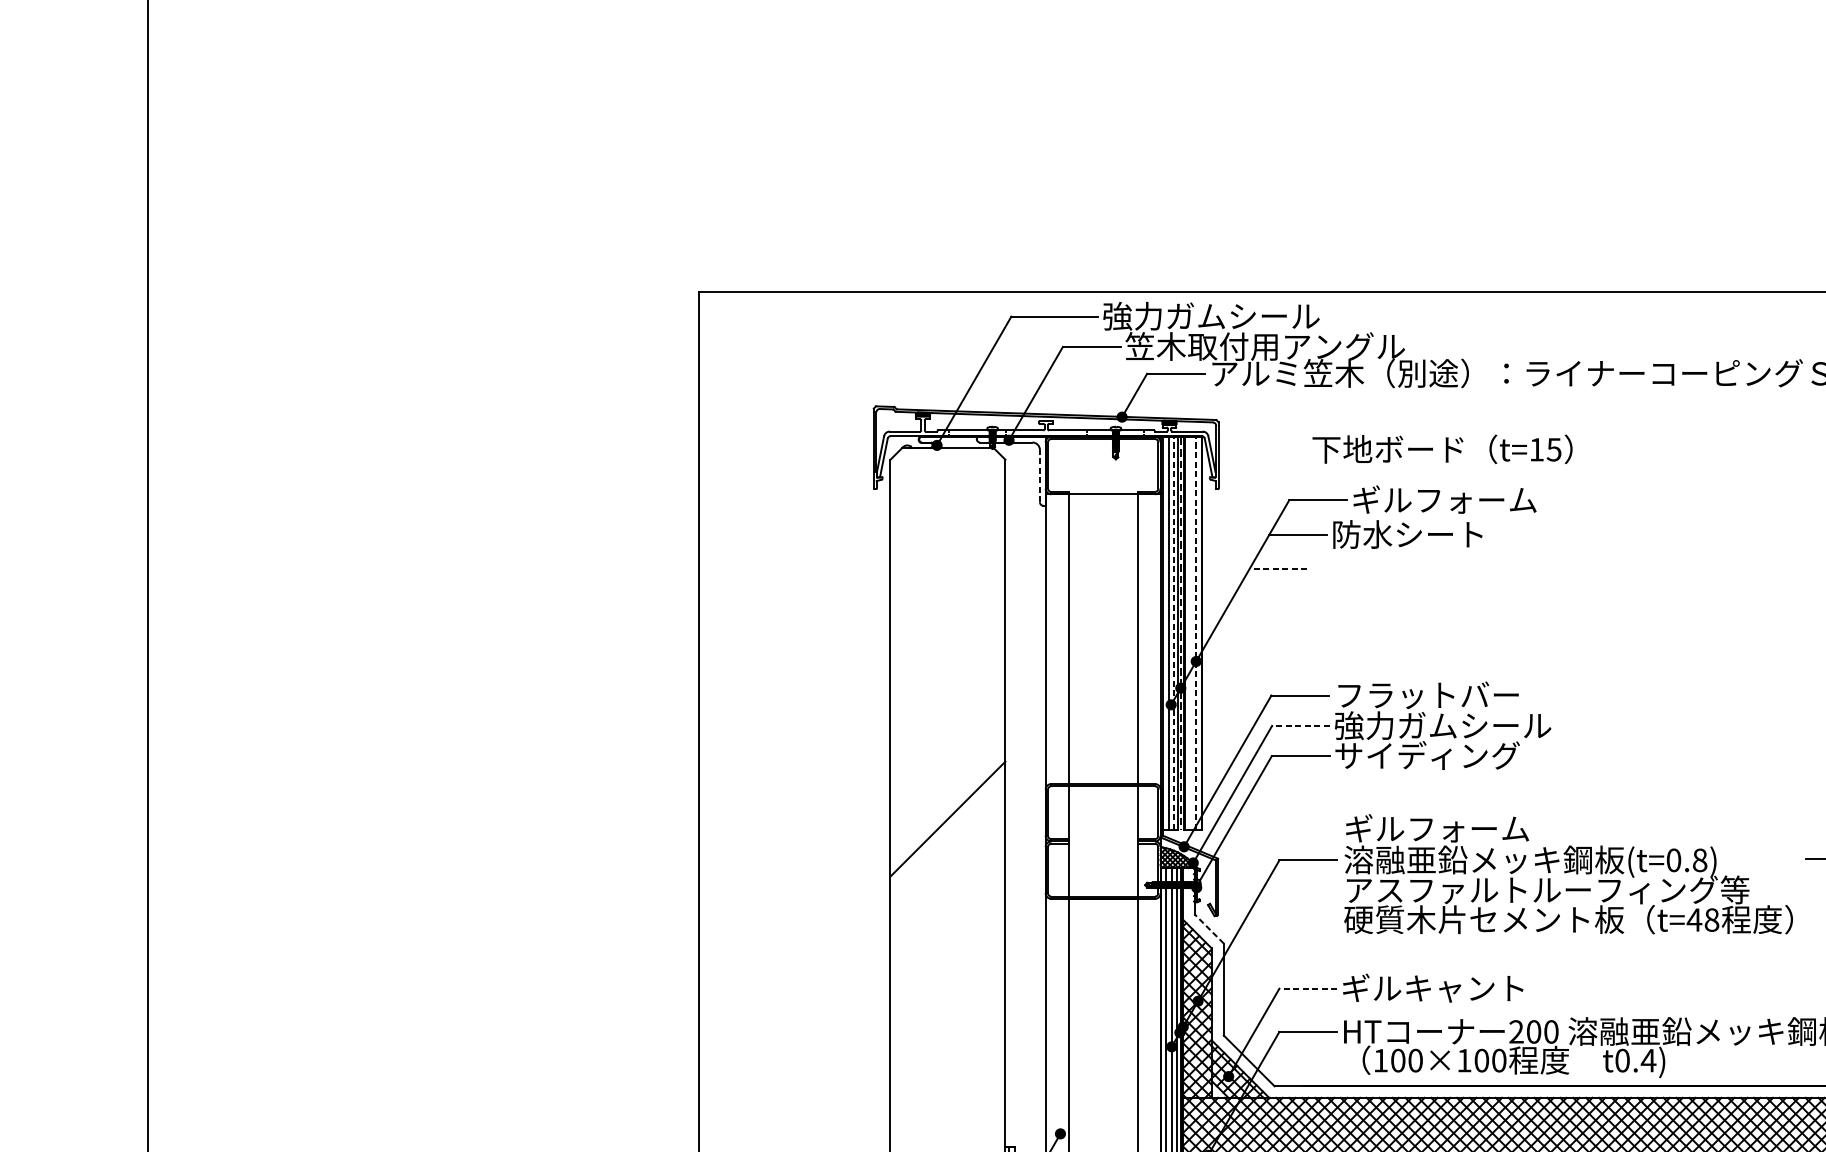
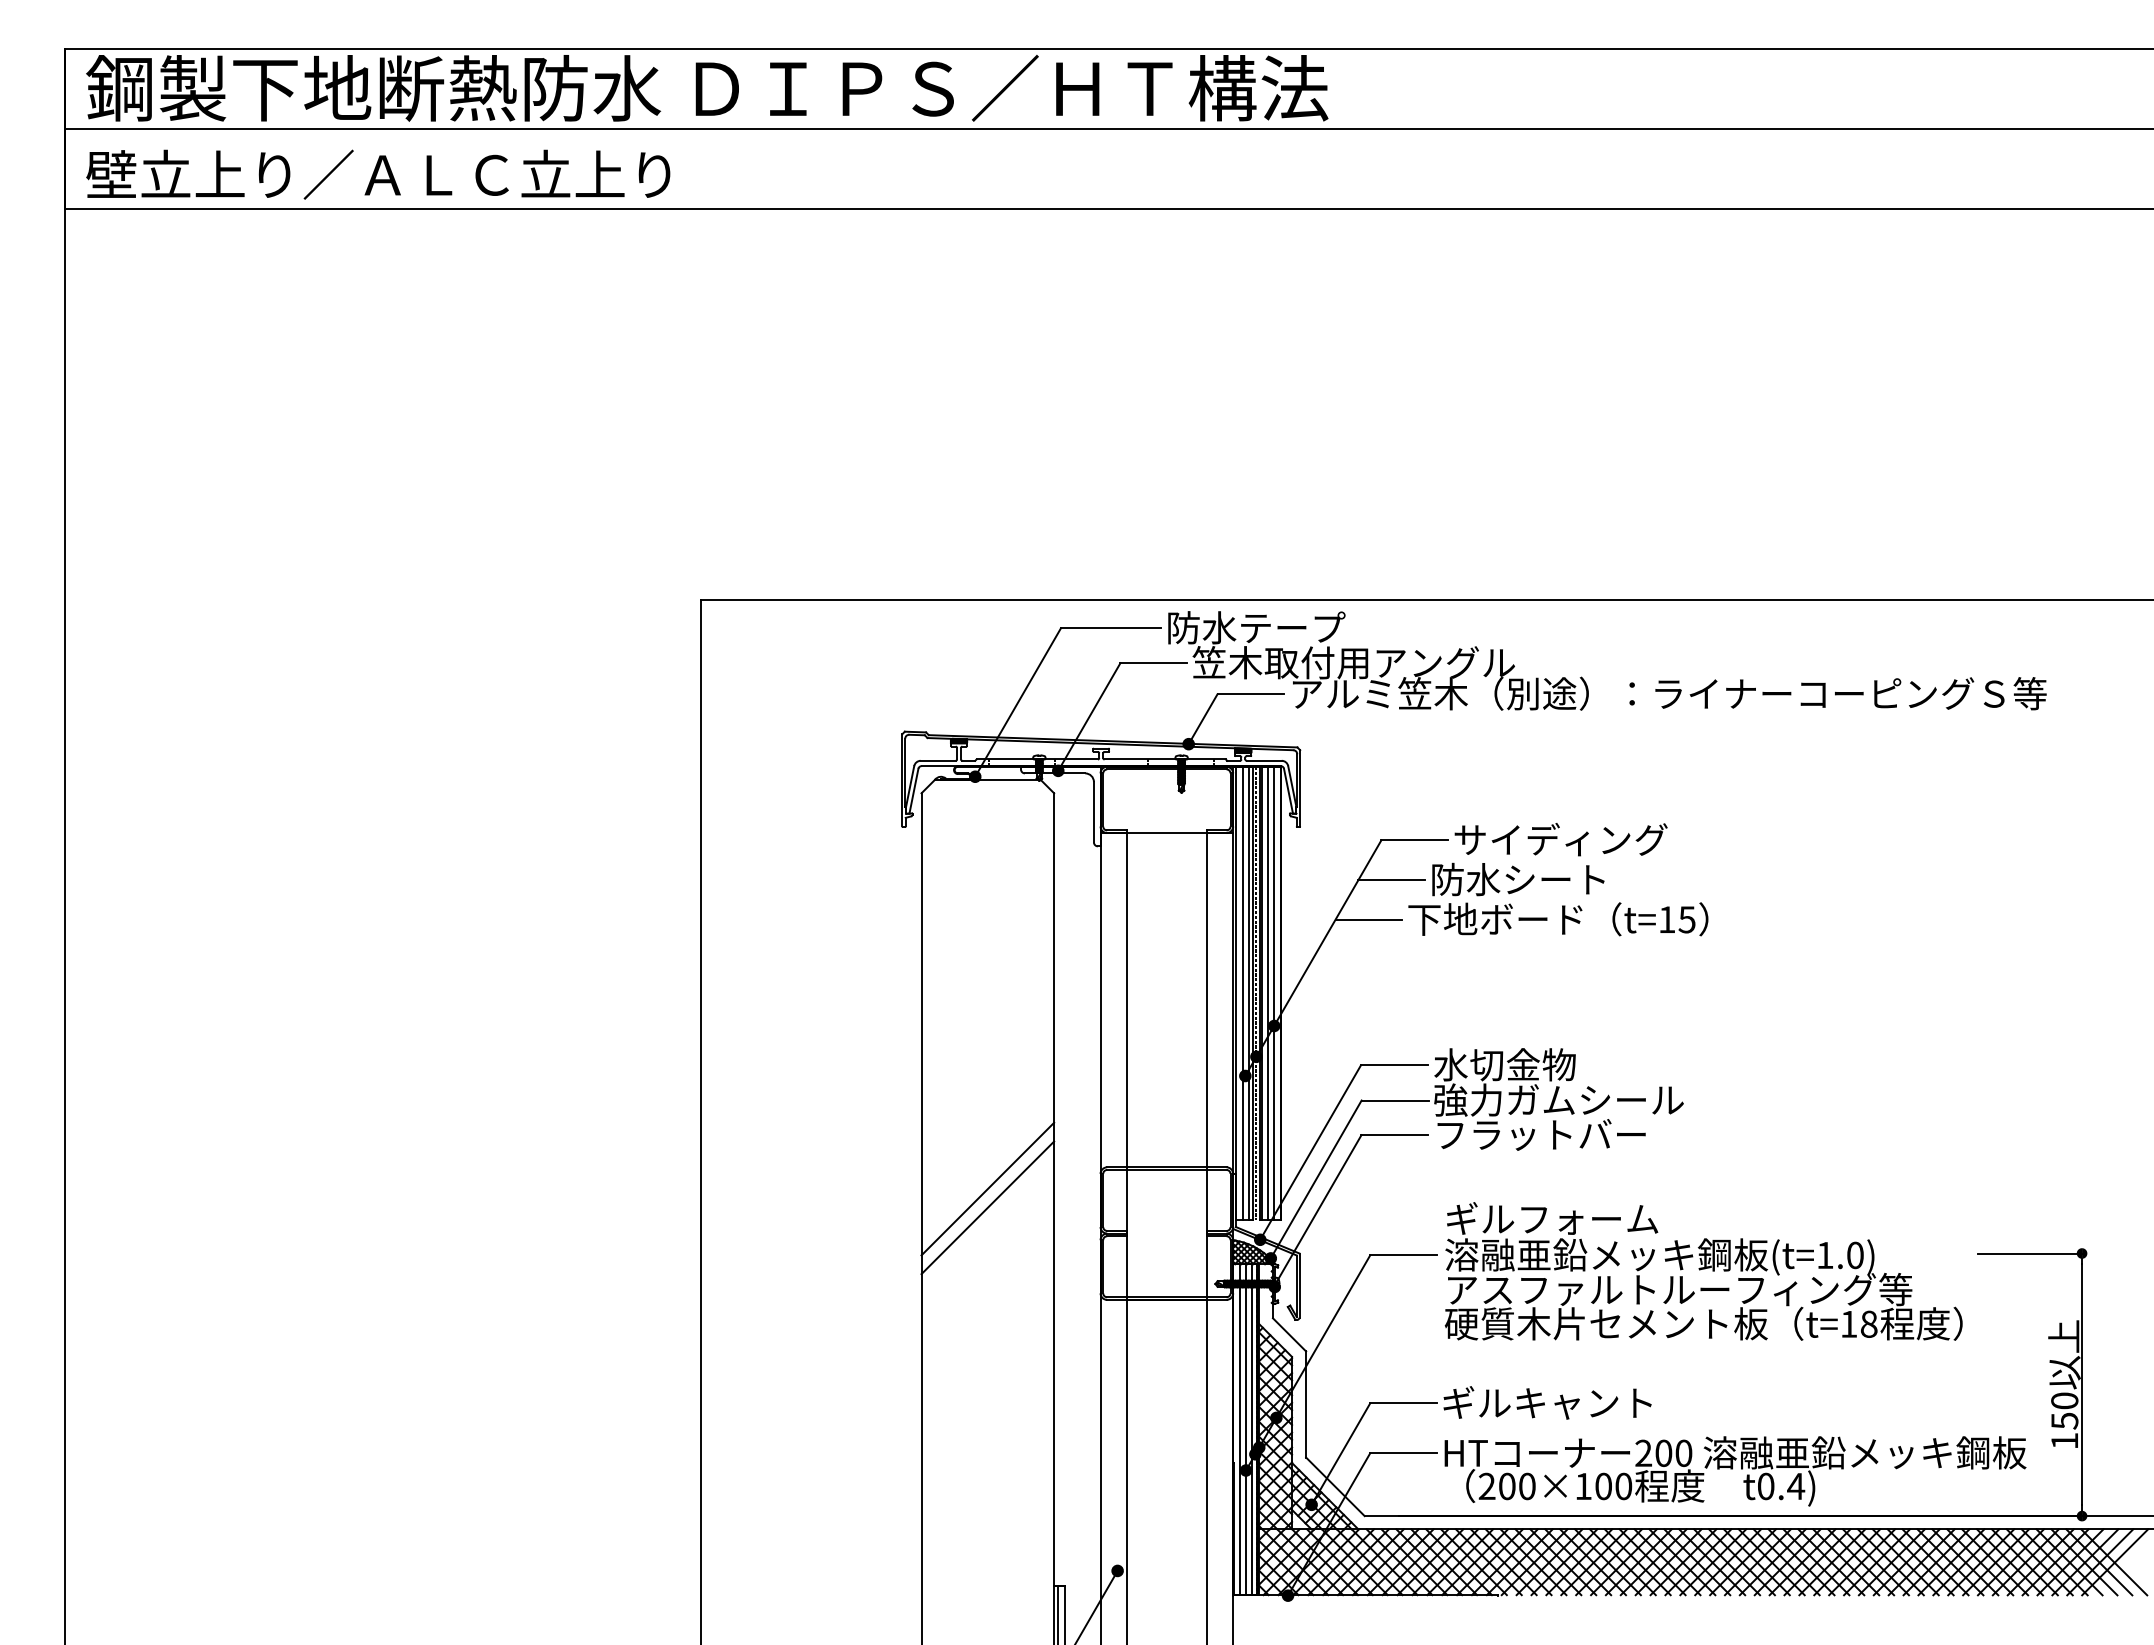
text: (1211, 316) -> (1291, 627), 強力ガムシール -> 防水テープ
text: (1442, 449) -> (1558, 919), moved
line: (1039, 475) -> (1093, 811), dashed -> solid
text: (1444, 499) -> (1560, 839), ギルフォーム -> サイディング
line: (1277, 569) -> (1368, 919), dashed -> solid
line: (1173, 633) -> (1248, 993), dashed -> solid
line: (1190, 633) -> (1267, 993), added
line: (1196, 633) -> (1274, 993), dashed -> solid
text: (1427, 694) -> (1540, 1064), フラットバー -> 水切金物
line: (1300, 726) -> (1394, 1100), dashed -> solid
text: (1427, 755) -> (1540, 1134), サイディング -> フラットバー
line: (947, 802) -> (987, 1188), added
text: (1687, 860) -> (1840, 1255), (t=0.8) -> (t=1.0)
text: (1694, 920) -> (1848, 1324), t=48 -> t=18
line: (1209, 928) -> (1289, 1334), dashed -> solid
line: (1308, 988) -> (1403, 1403), dashed -> solid
text: (1380, 1059) -> (1486, 1485), 100×100 -> 200×100

